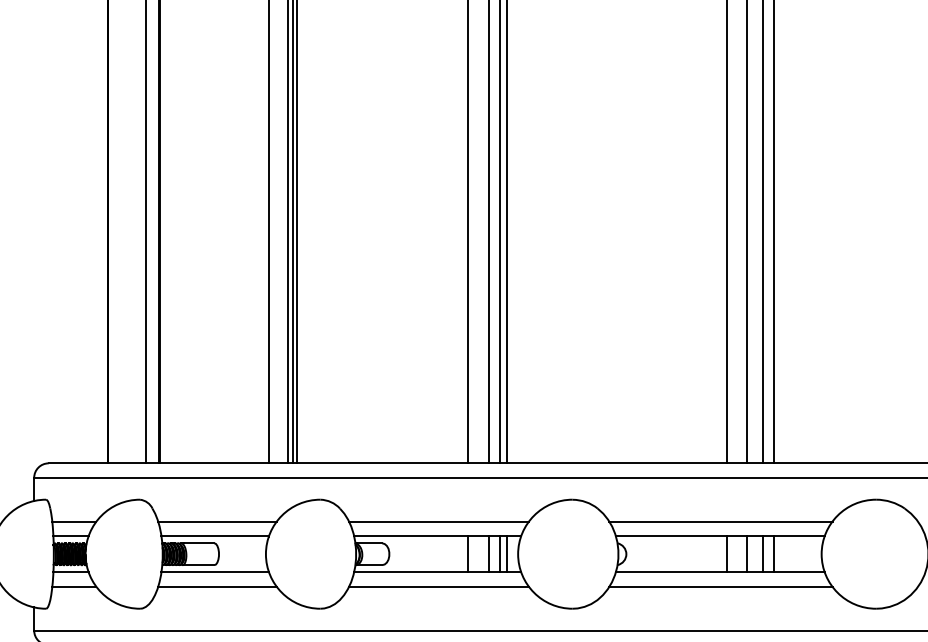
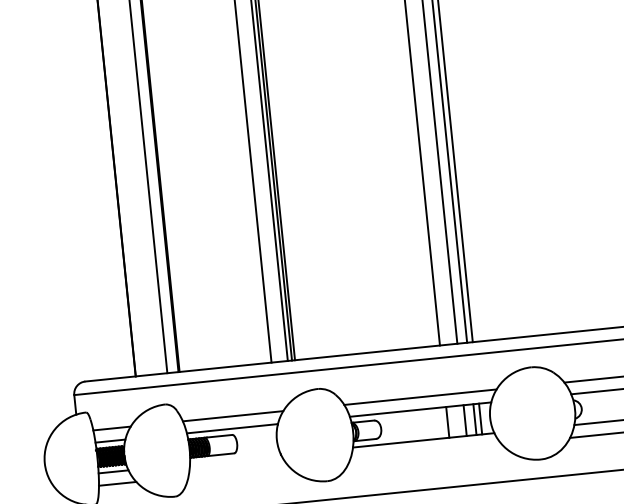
line: (214, 572) -> (234, 459), removed
line: (217, 586) -> (238, 471), removed
line: (439, 586) -> (426, 452), removed

